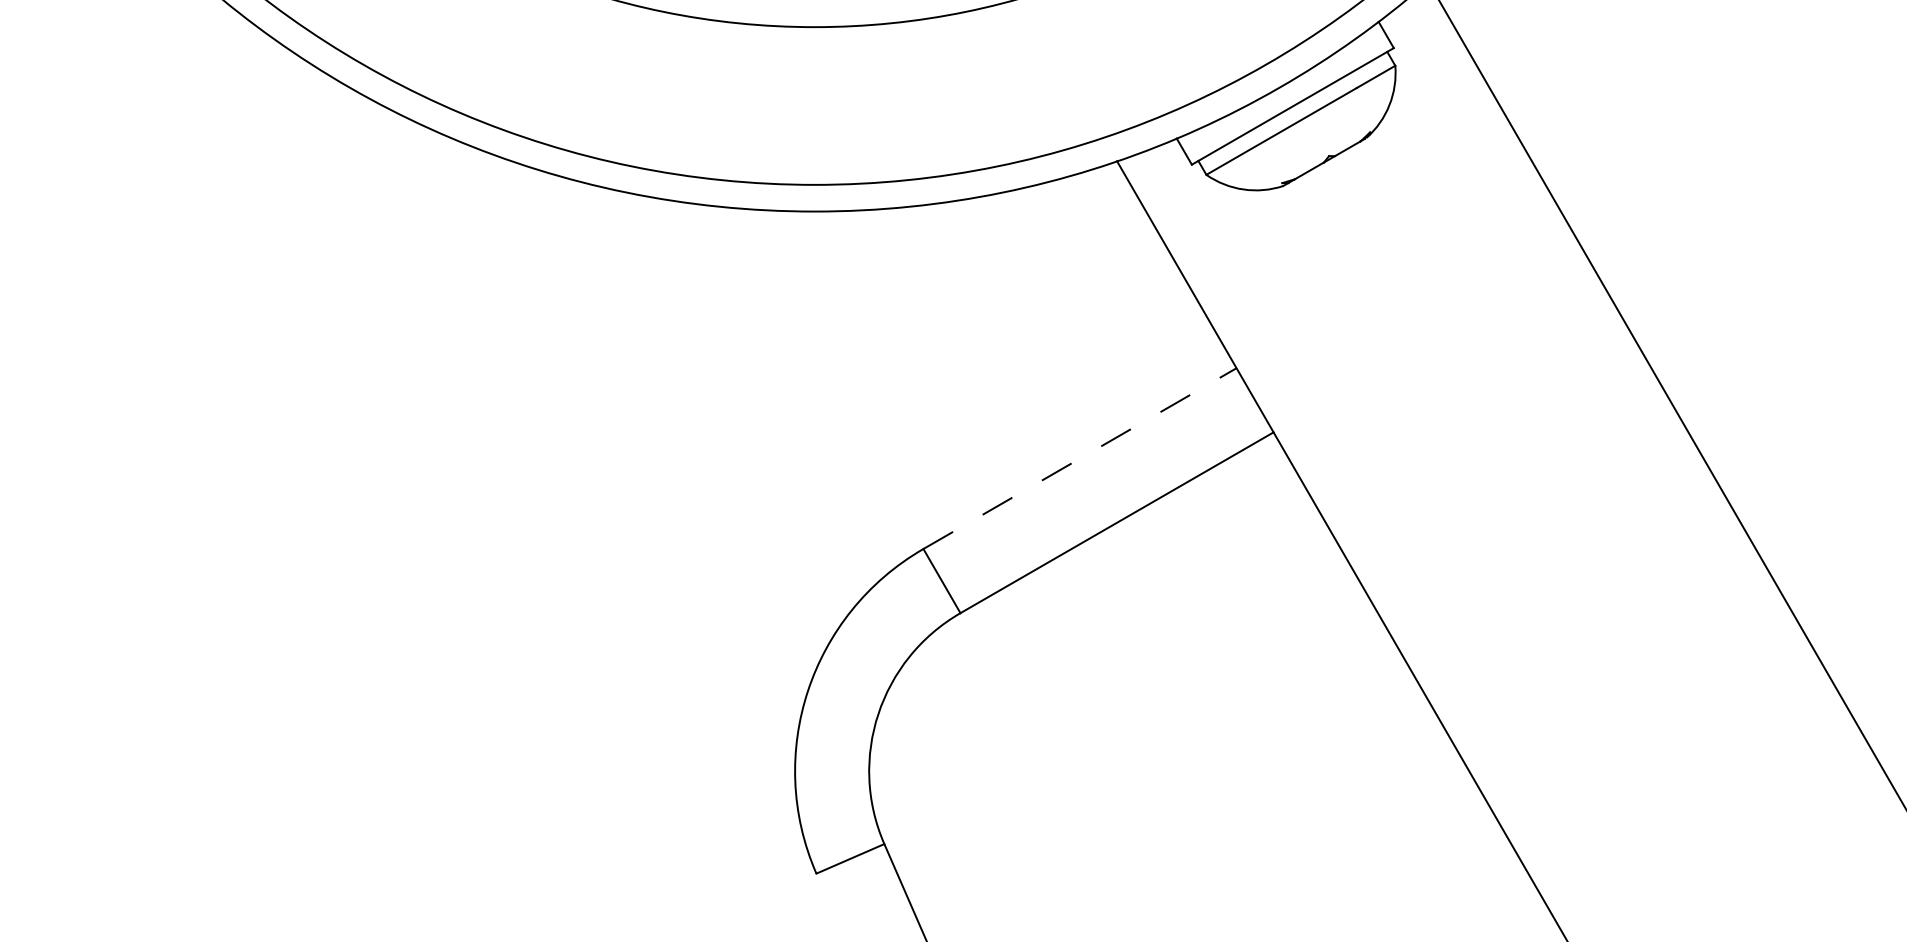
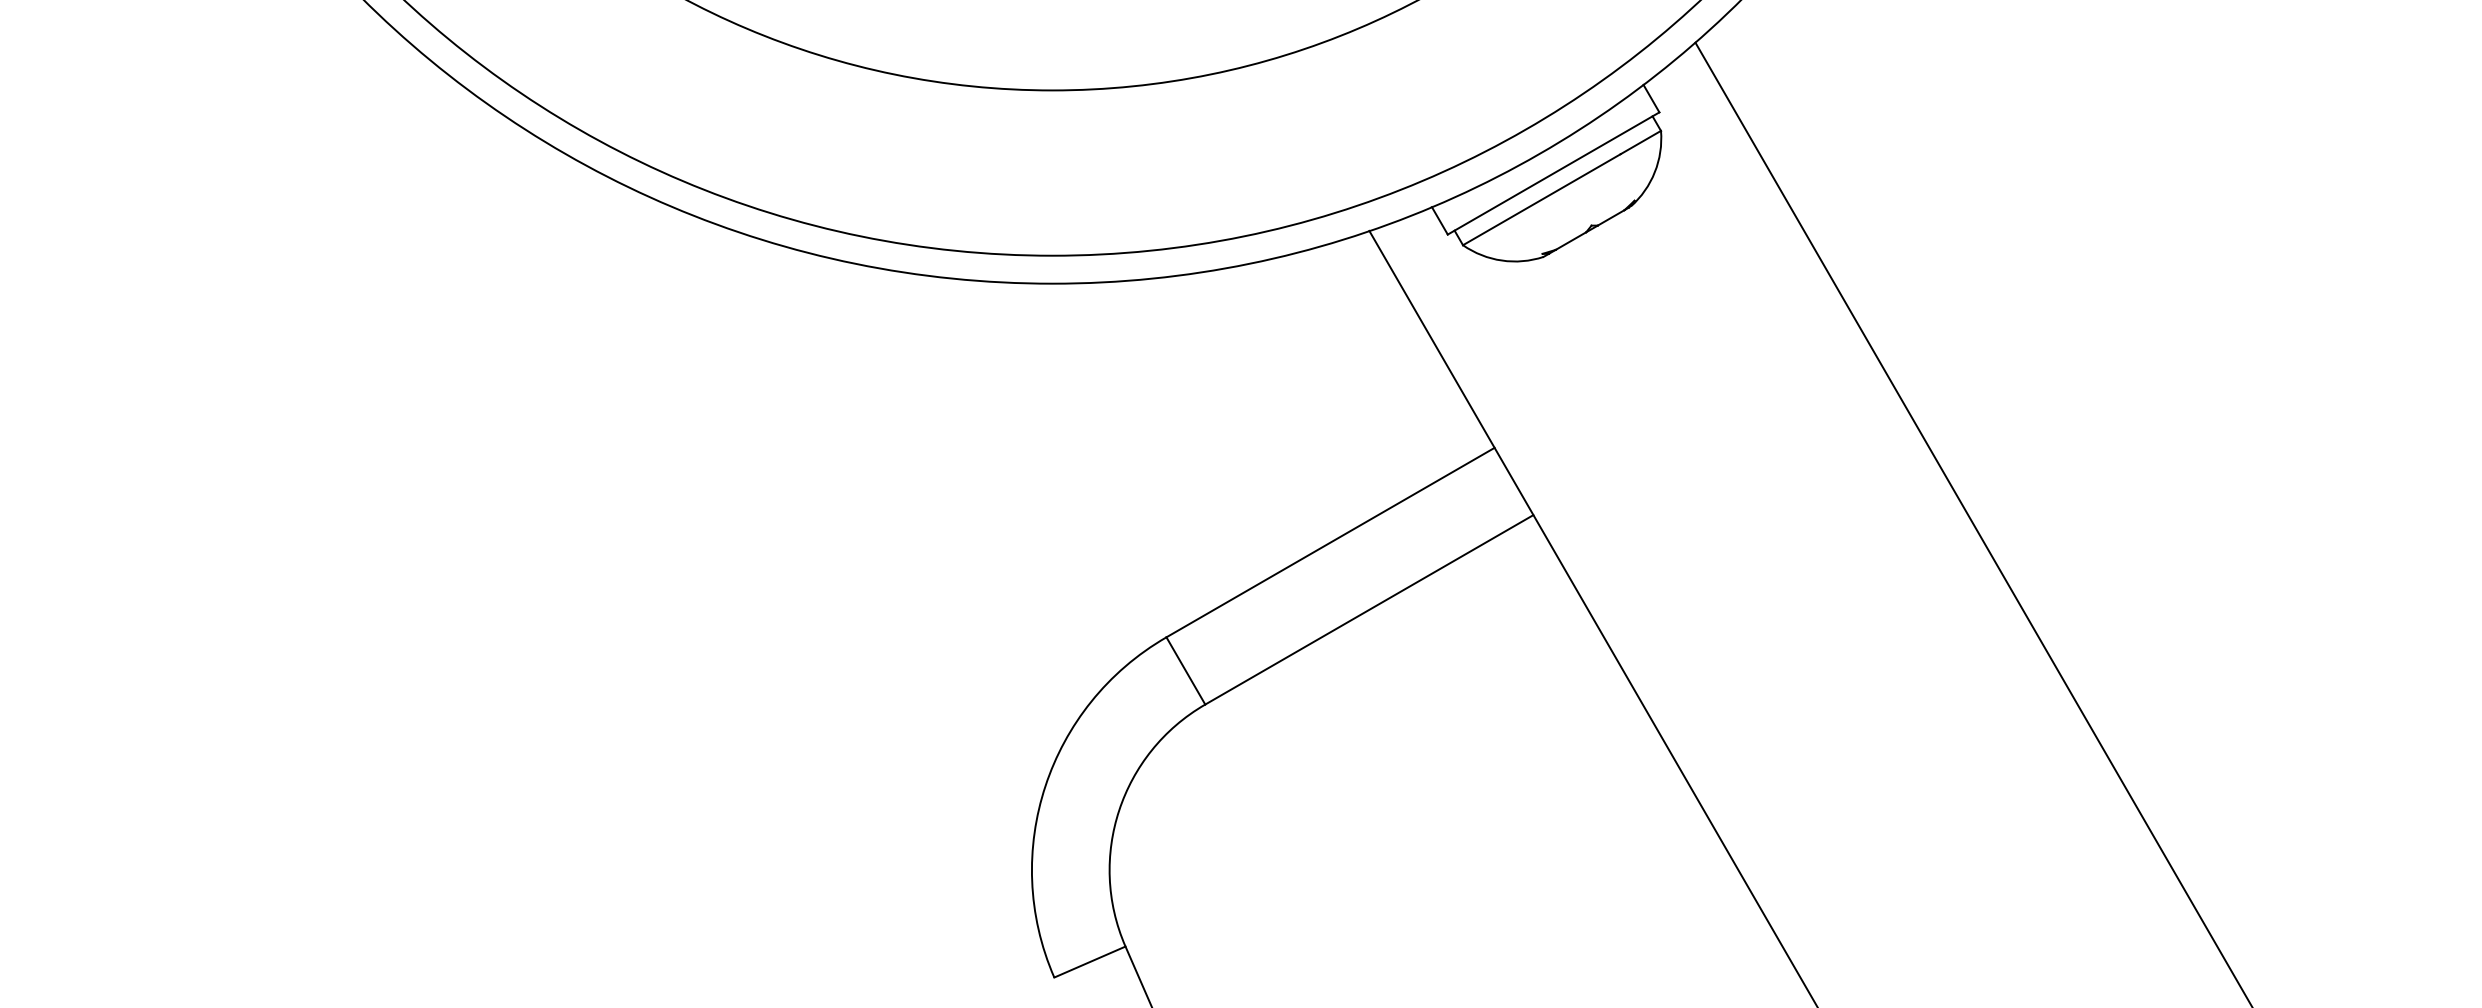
line: (1079, 458) -> (1330, 542), dashed -> solid

